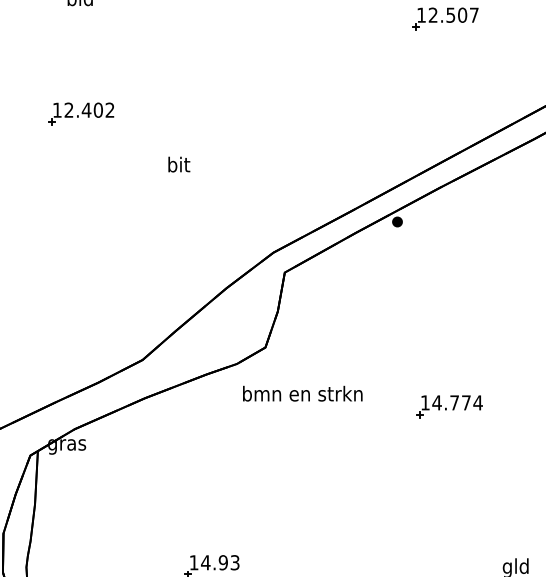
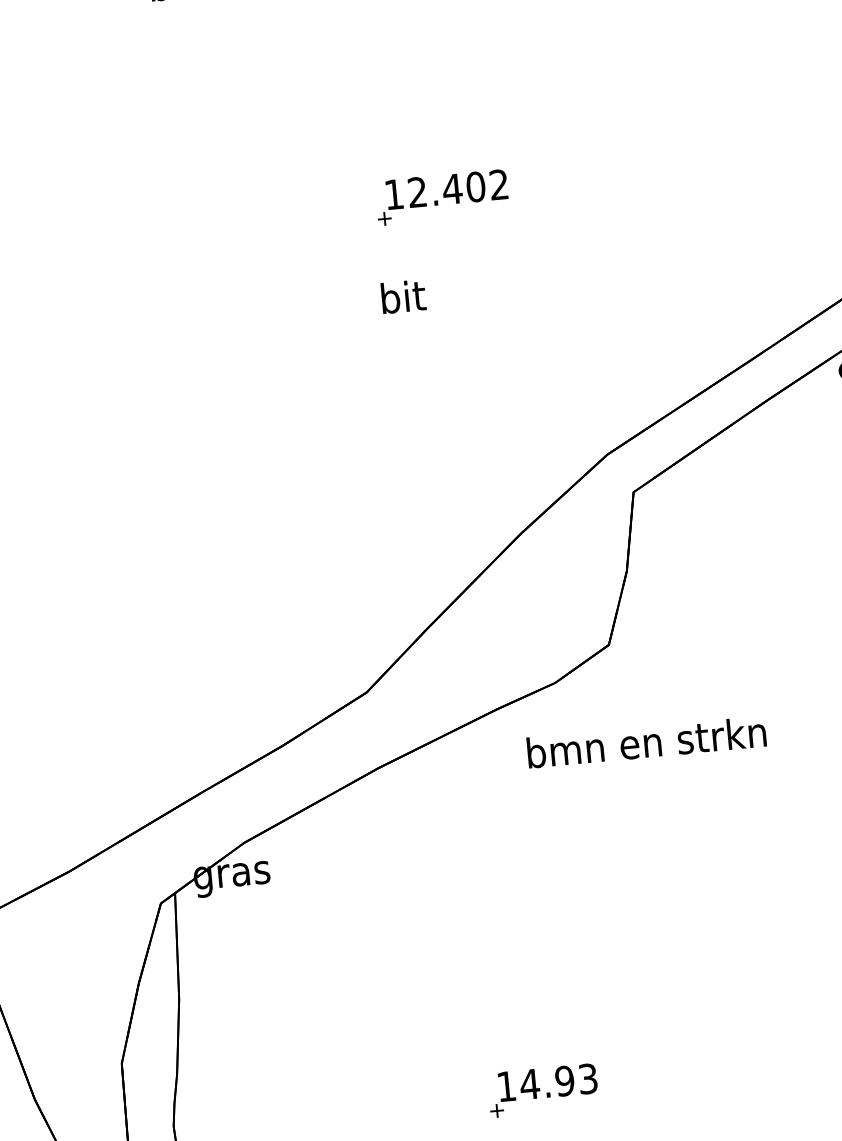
part: (81, 113) -> (442, 196), moved
text: (302, 393) -> (646, 741), moved

